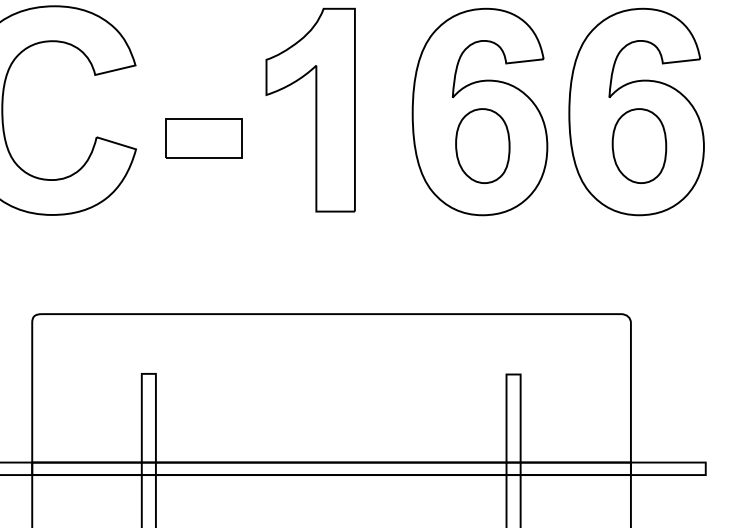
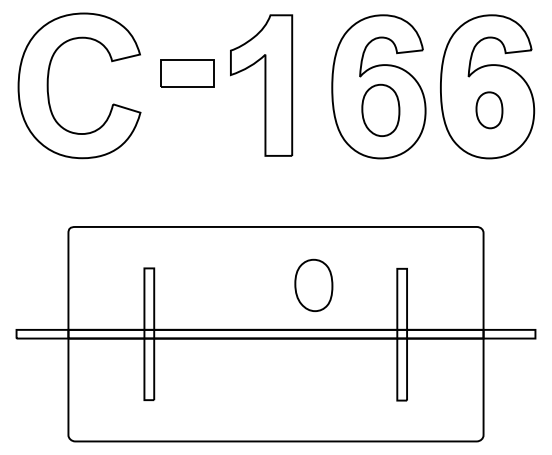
part: (203, 138) -> (187, 73), moved
part: (639, 144) -> (489, 109), size x0.7
part: (385, 397) -> (313, 284), added

